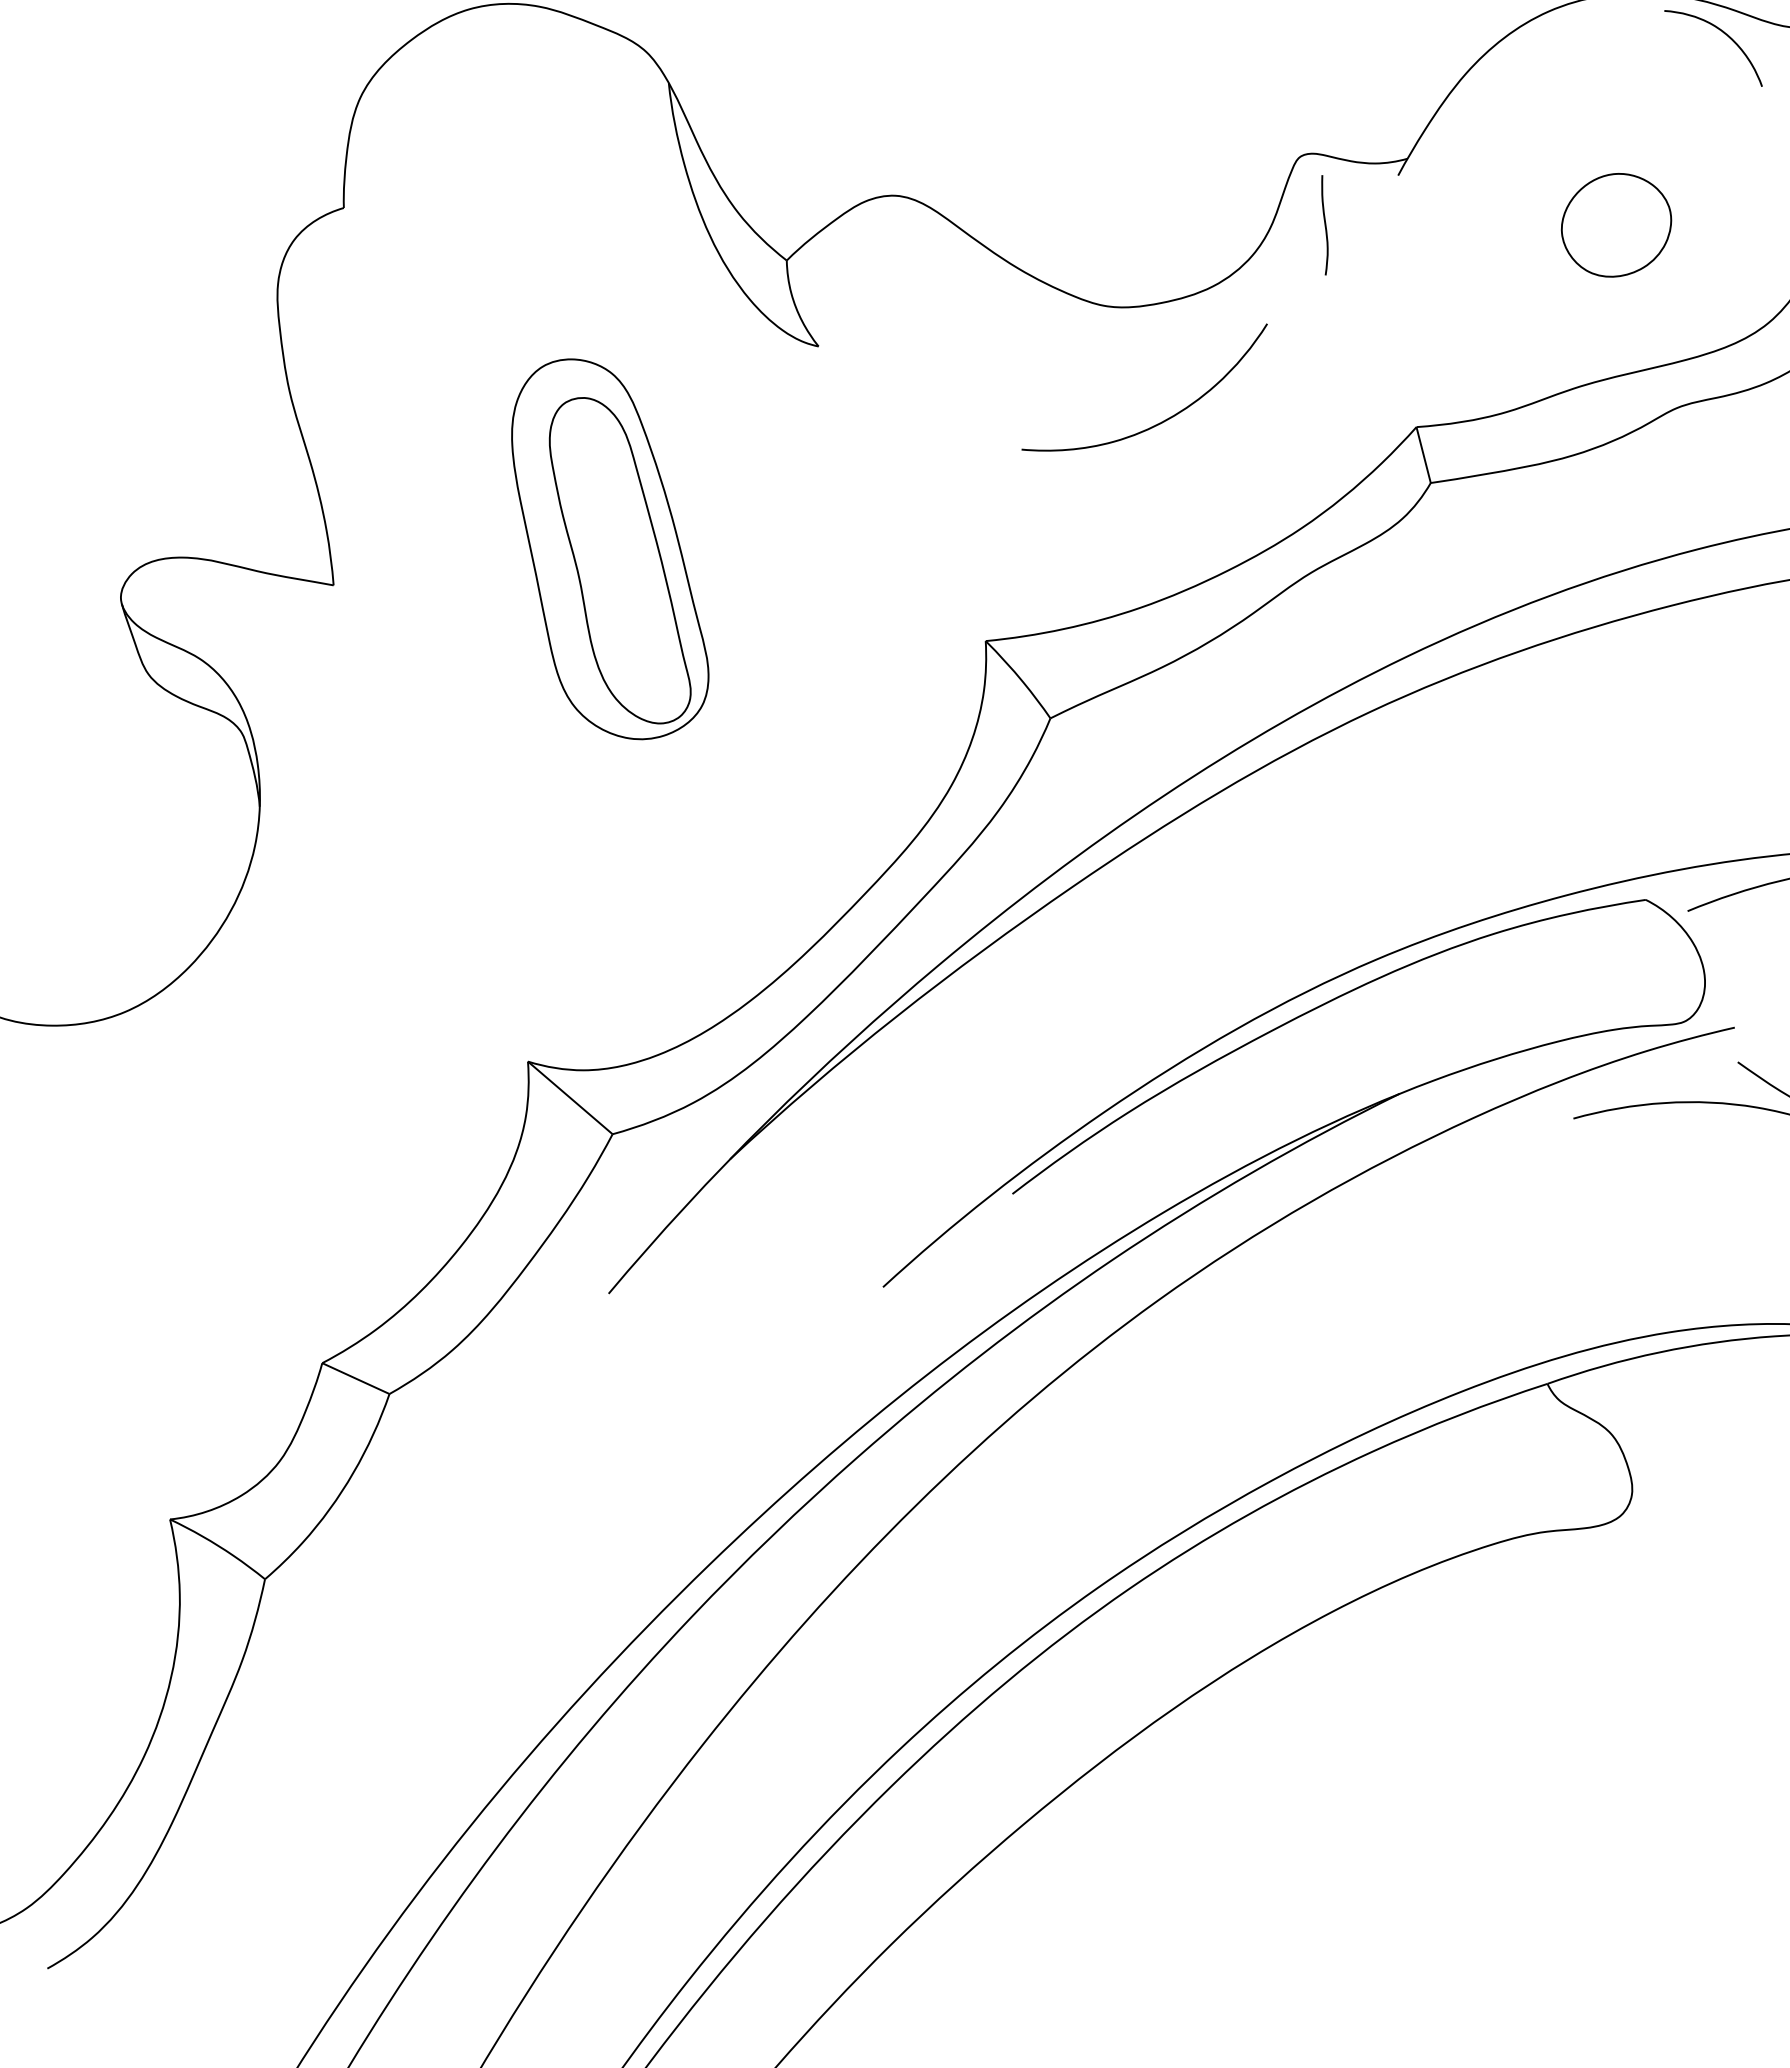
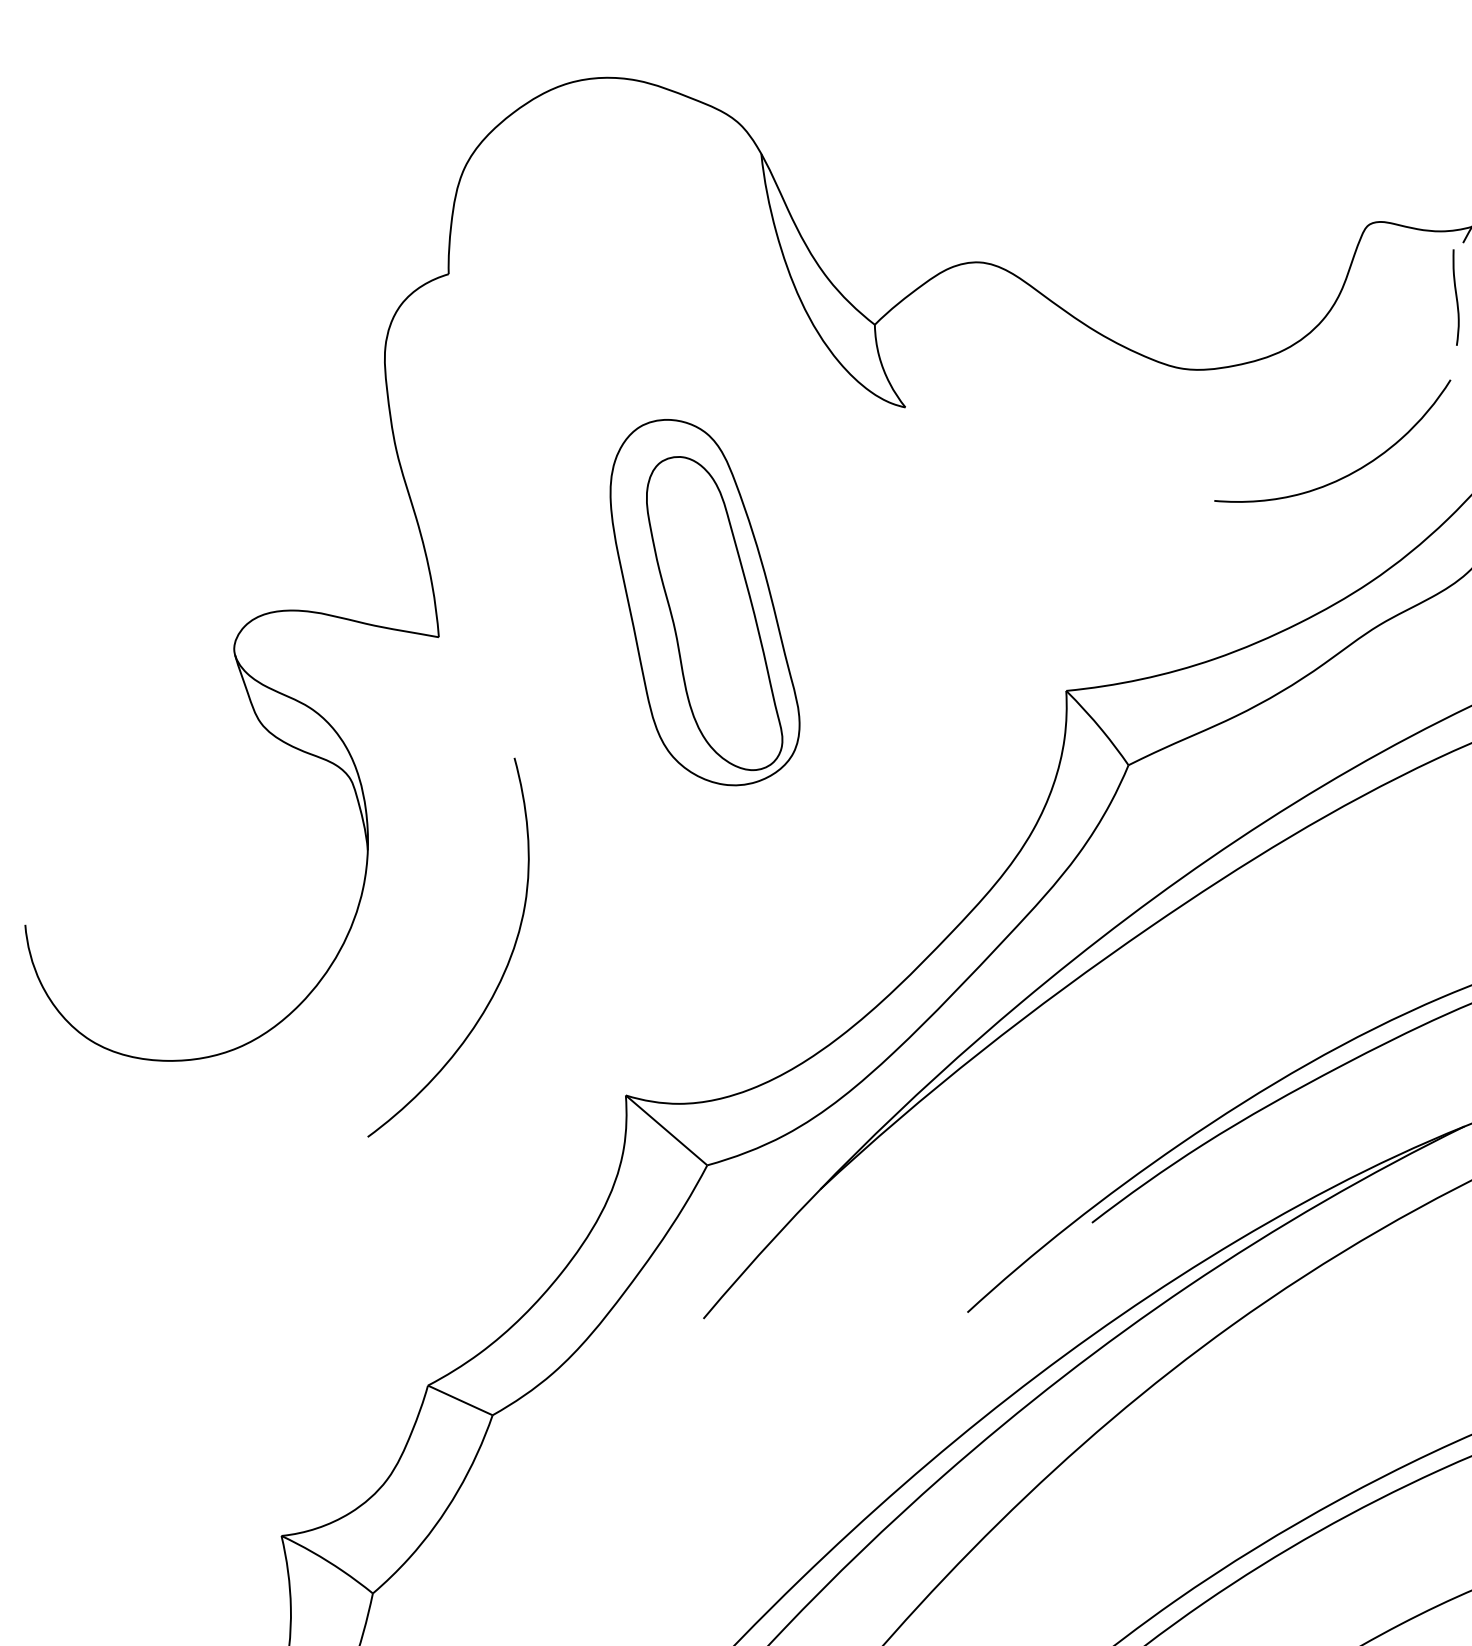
curve: (1324, 225) -> (1455, 297), moved
curve: (1161, 421) -> (1348, 473), moved
curve: (400, 933) -> (503, 972), added

